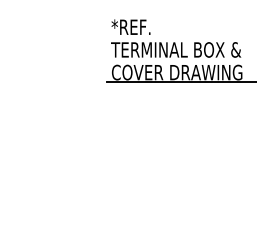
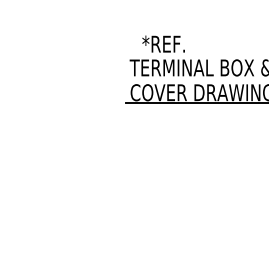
text: (130, 26) -> (163, 43), moved

